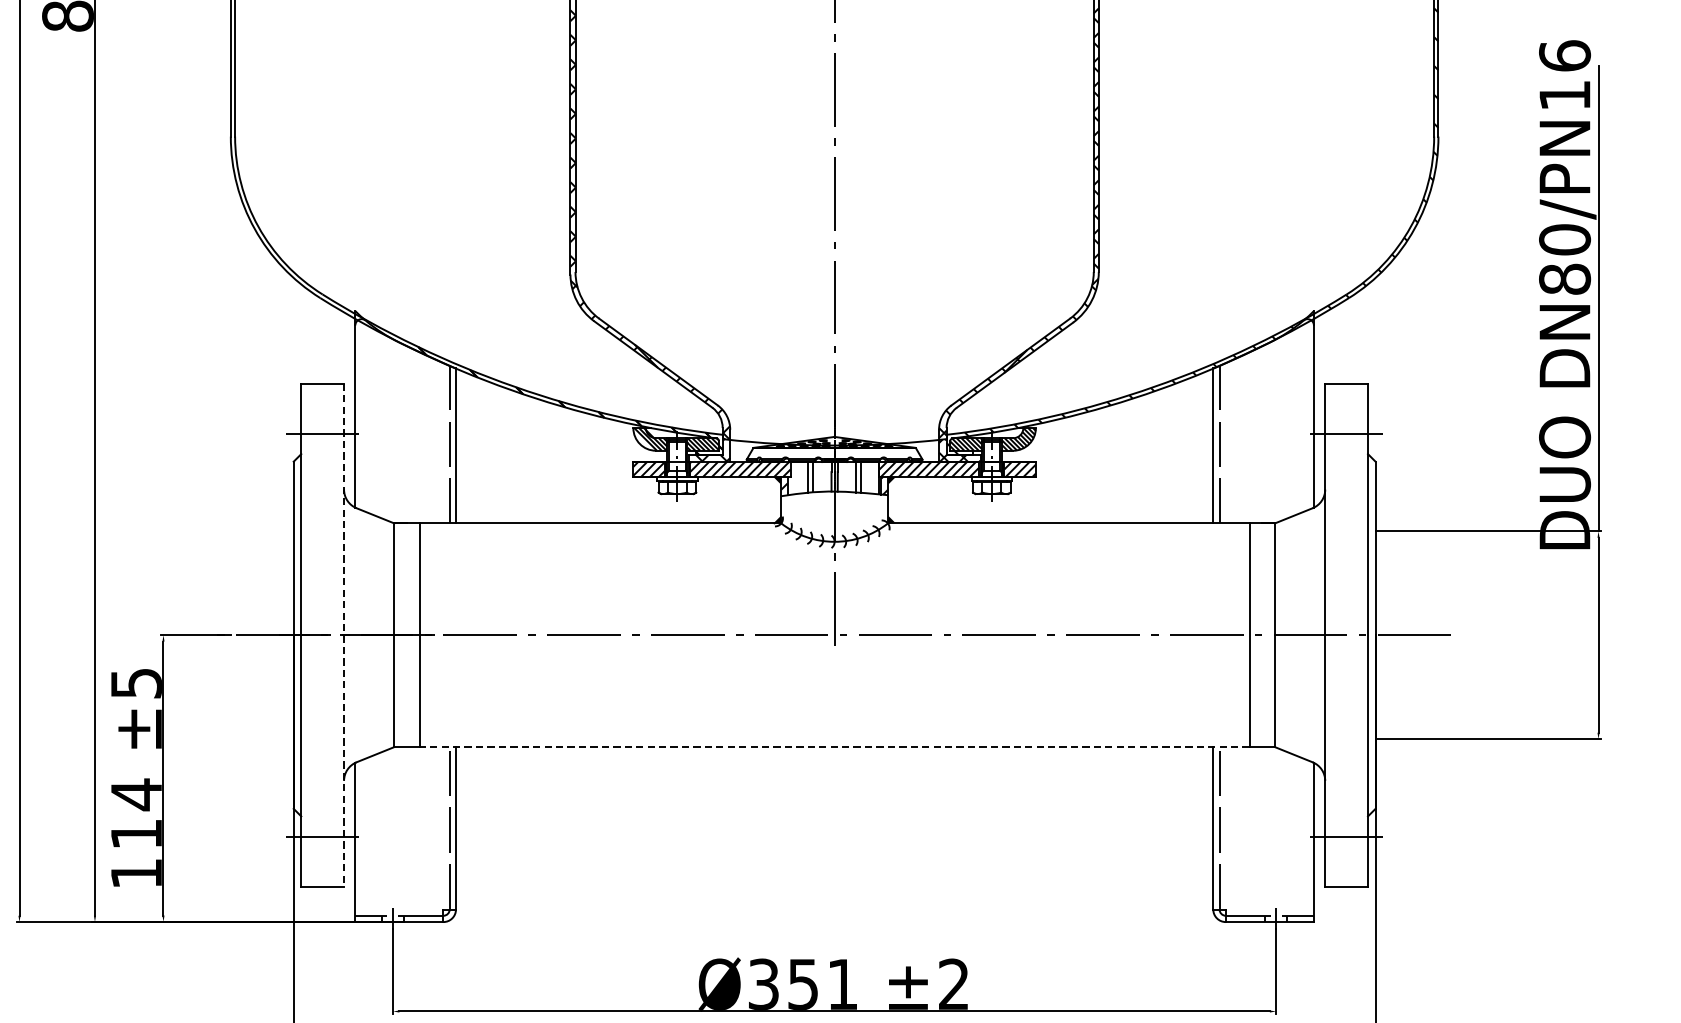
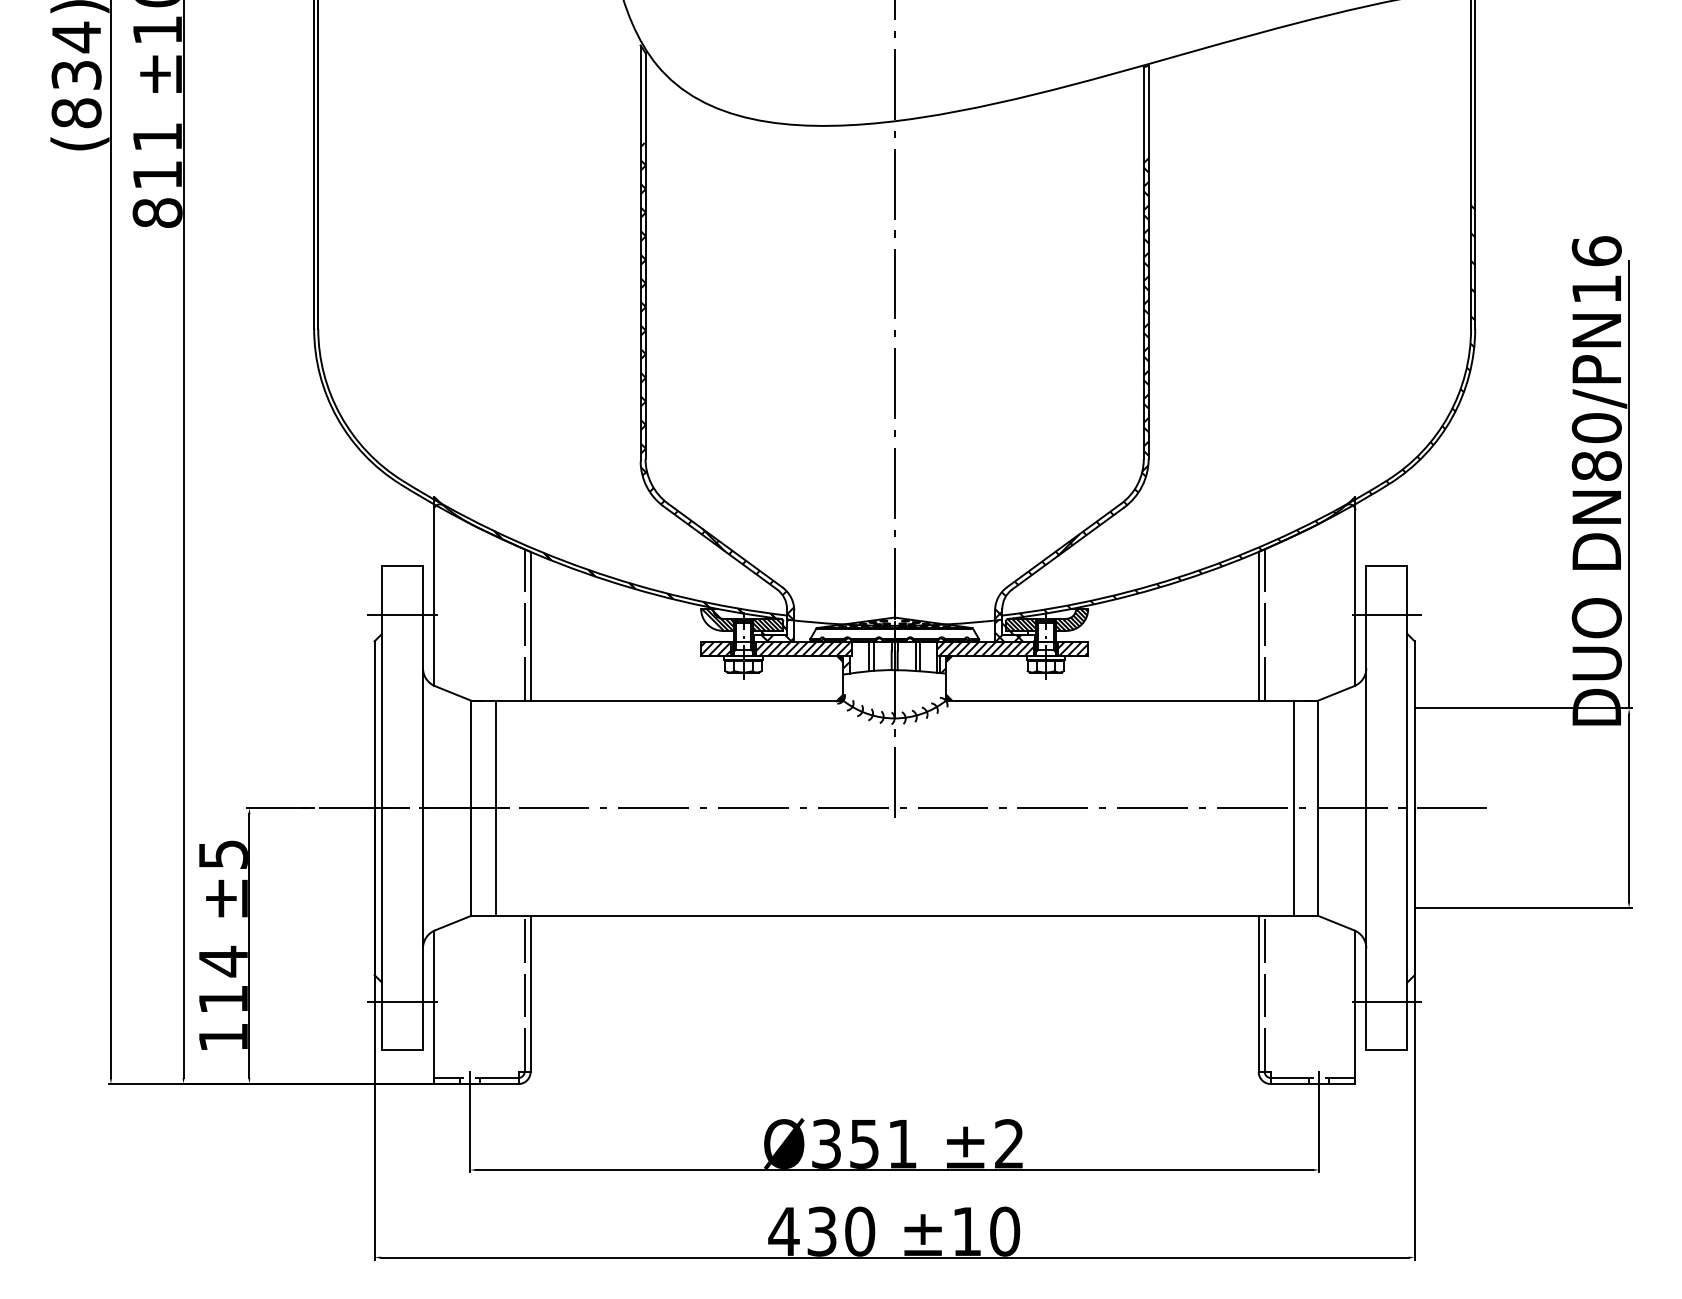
line: (344, 635) -> (423, 808), dashed -> solid
line: (834, 746) -> (894, 915), dashed -> solid

